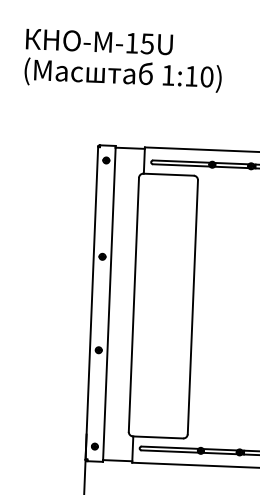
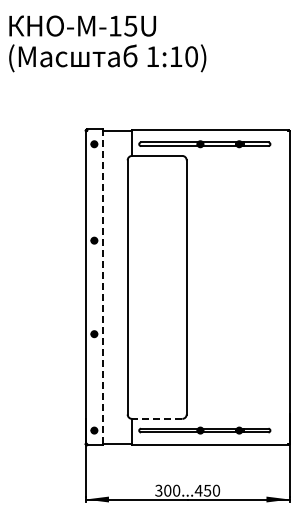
line: (109, 302) -> (103, 286), solid -> dashed
line: (157, 437) -> (156, 418), solid -> dashed

